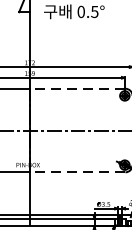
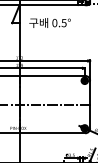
line: (77, 88) -> (52, 75), dashed -> solid
line: (77, 172) -> (52, 133), dashed -> solid

